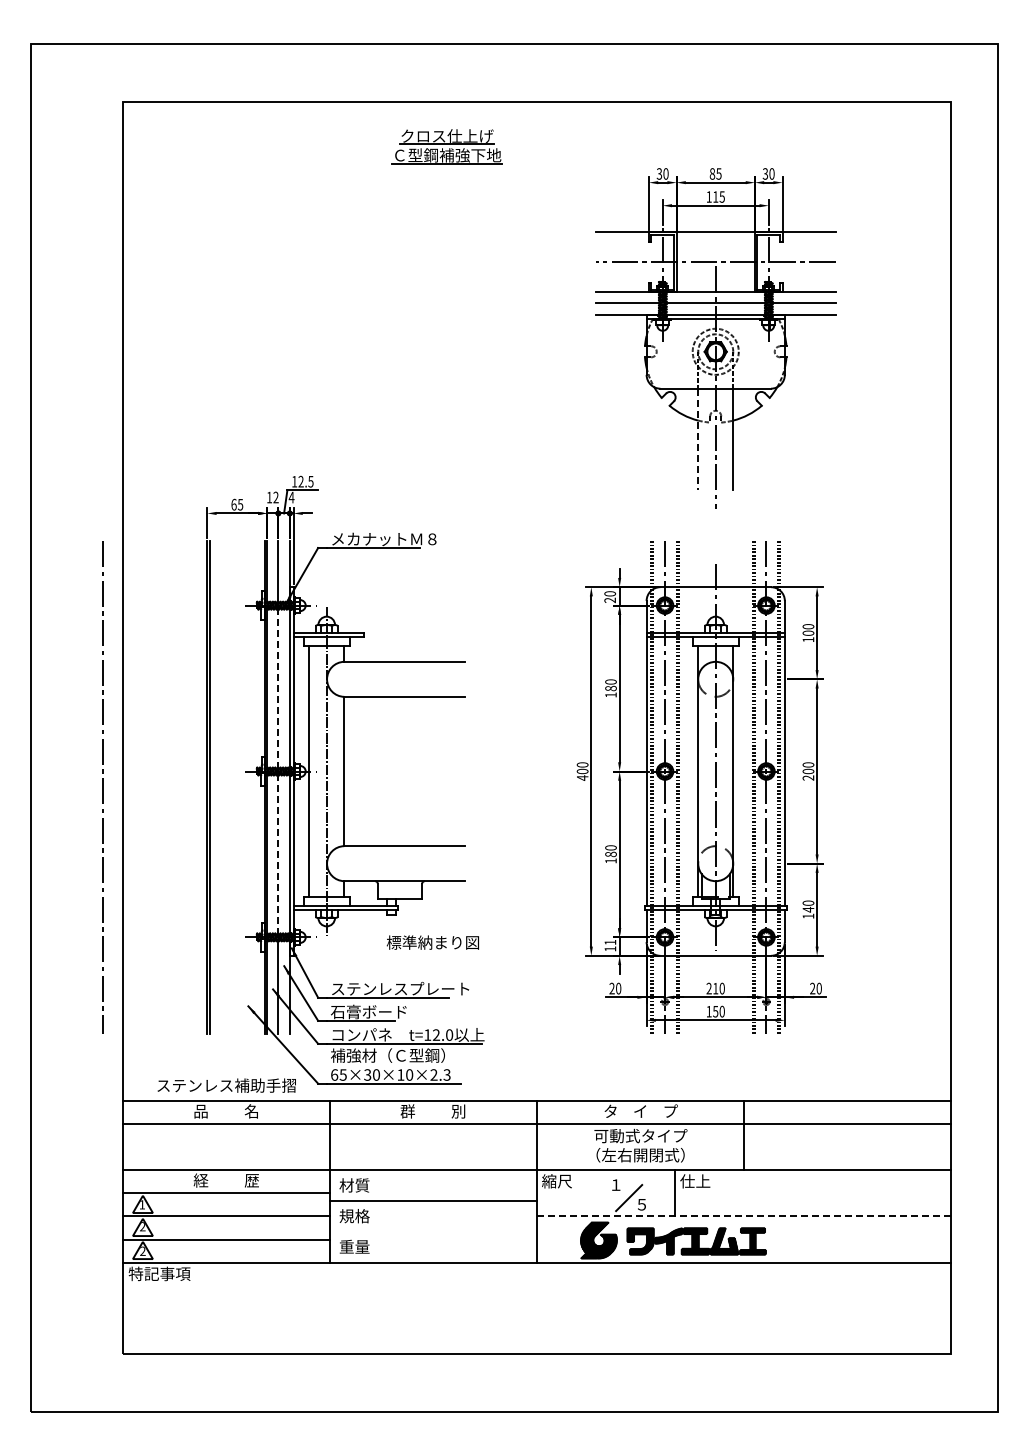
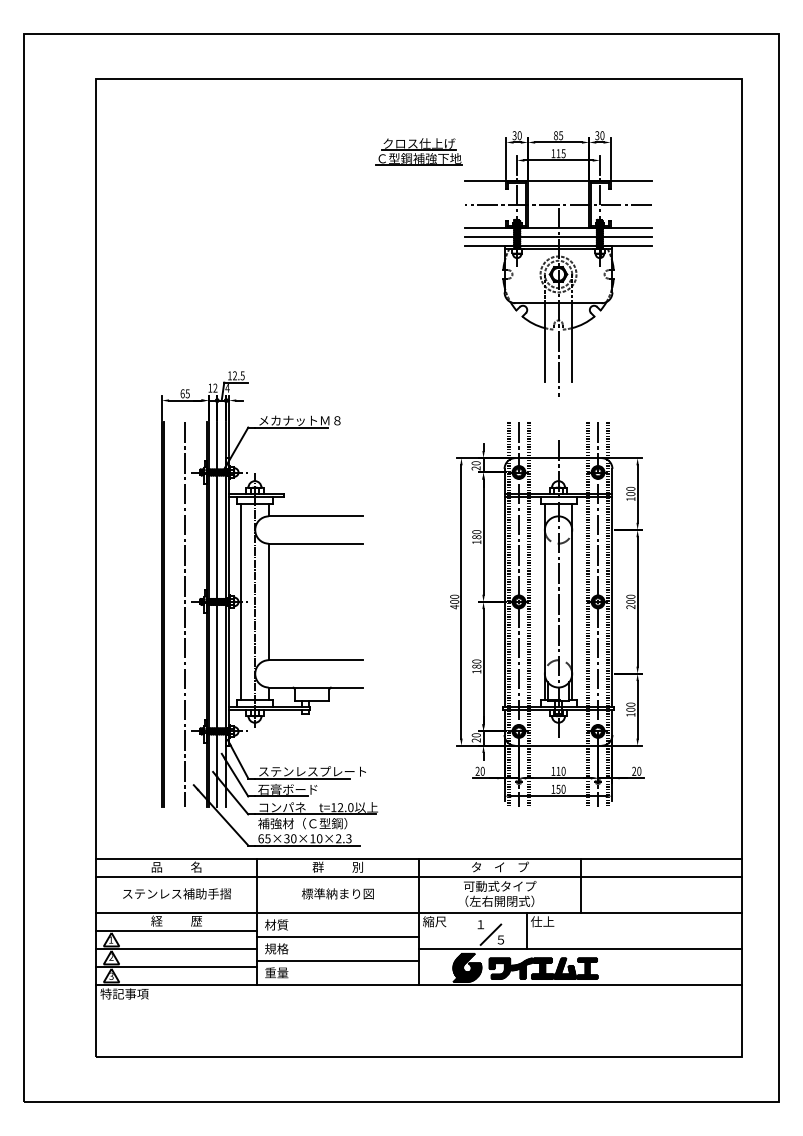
part: (446, 146) -> (418, 151), moved
line: (698, 439) -> (545, 342), dashed -> solid
line: (278, 688) -> (217, 537), dashed -> solid
line: (102, 787) -> (184, 614), moved
line: (278, 853) -> (217, 665), dashed -> solid
text: (808, 909) -> (630, 709), 140 -> 100
text: (432, 942) -> (337, 893), moved
text: (610, 945) -> (476, 737), 11 -> 20
text: (708, 988) -> (552, 771), 210 -> 110
text: (226, 1085) -> (176, 893), moved
line: (744, 1216) -> (580, 949), dashed -> solid
line: (432, 1231) -> (337, 960), added
text: (142, 1251) -> (111, 976), 2 -> 3

